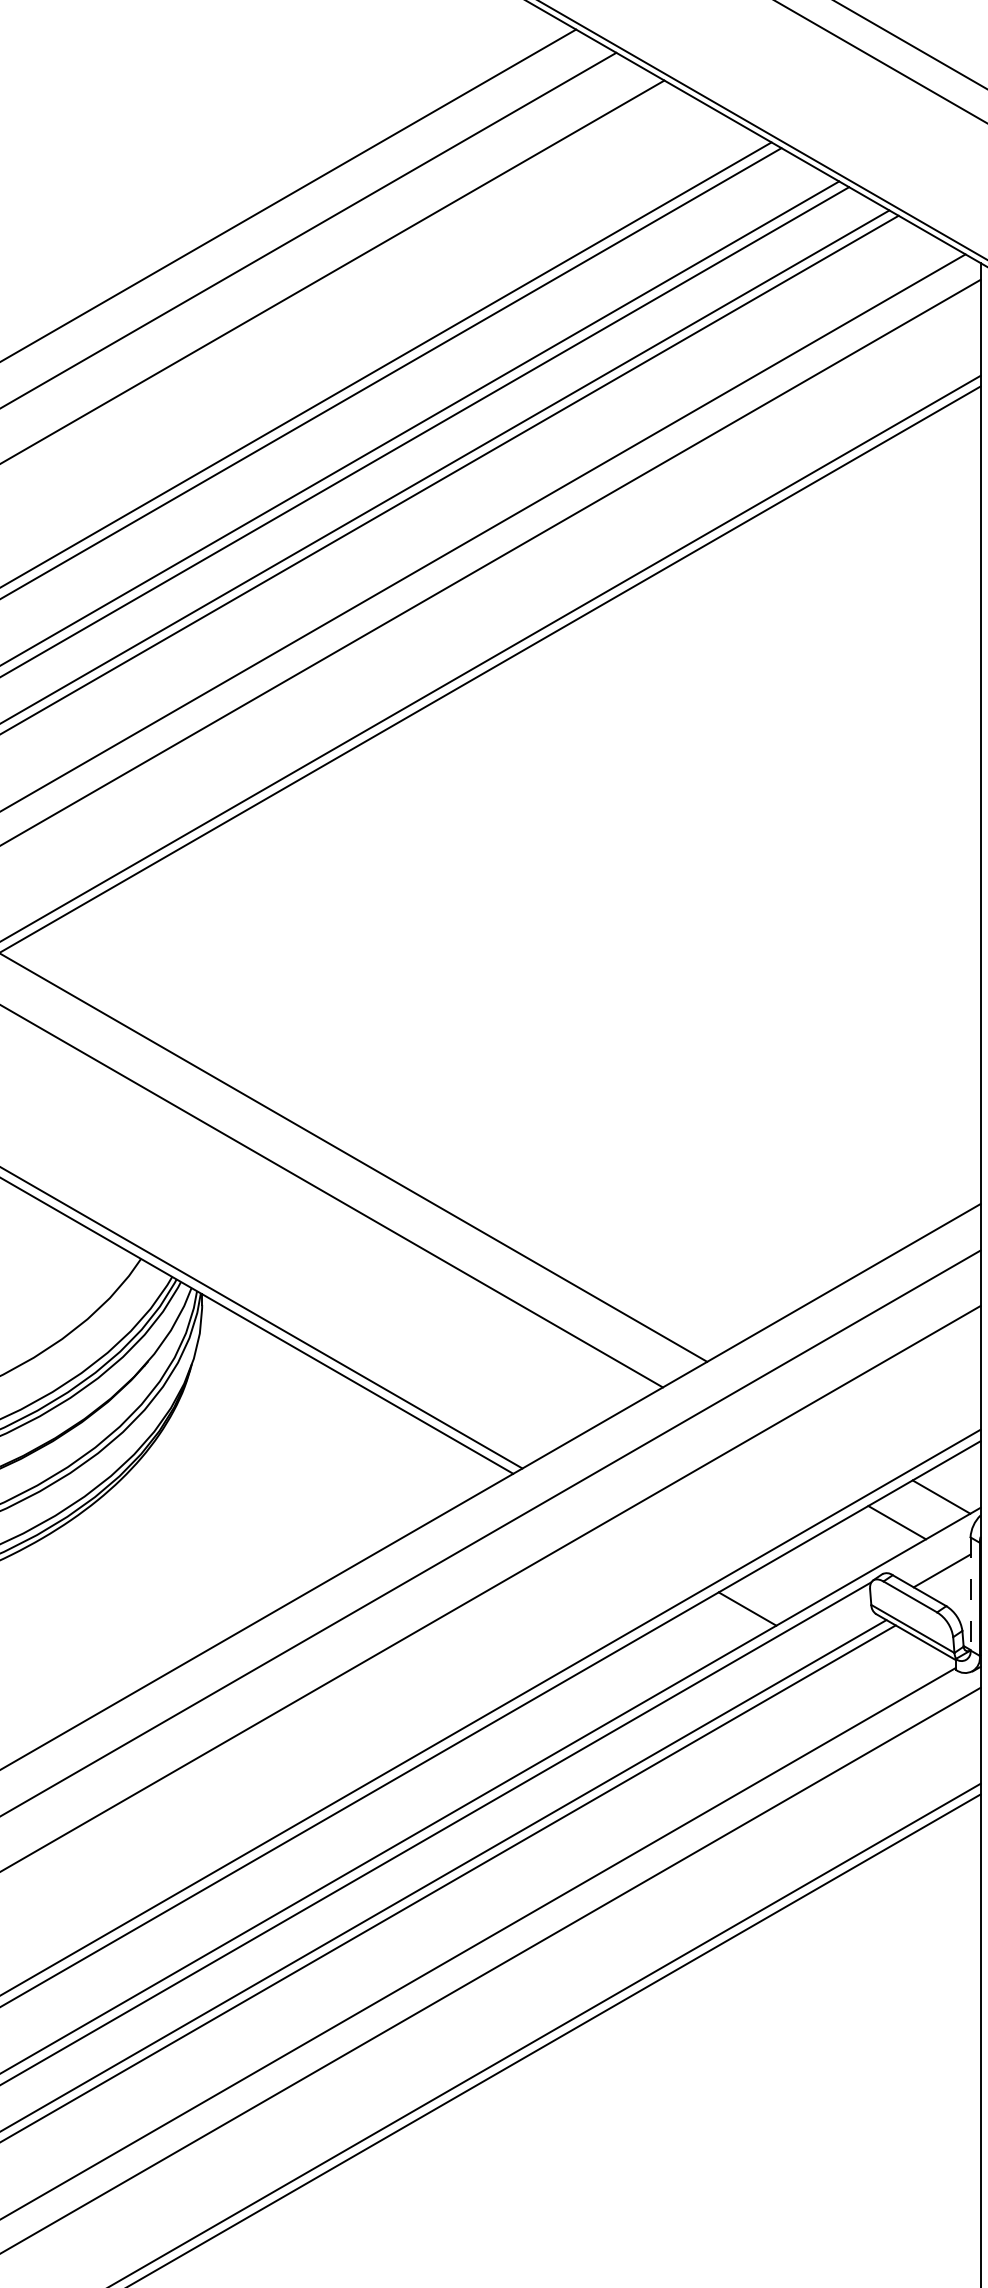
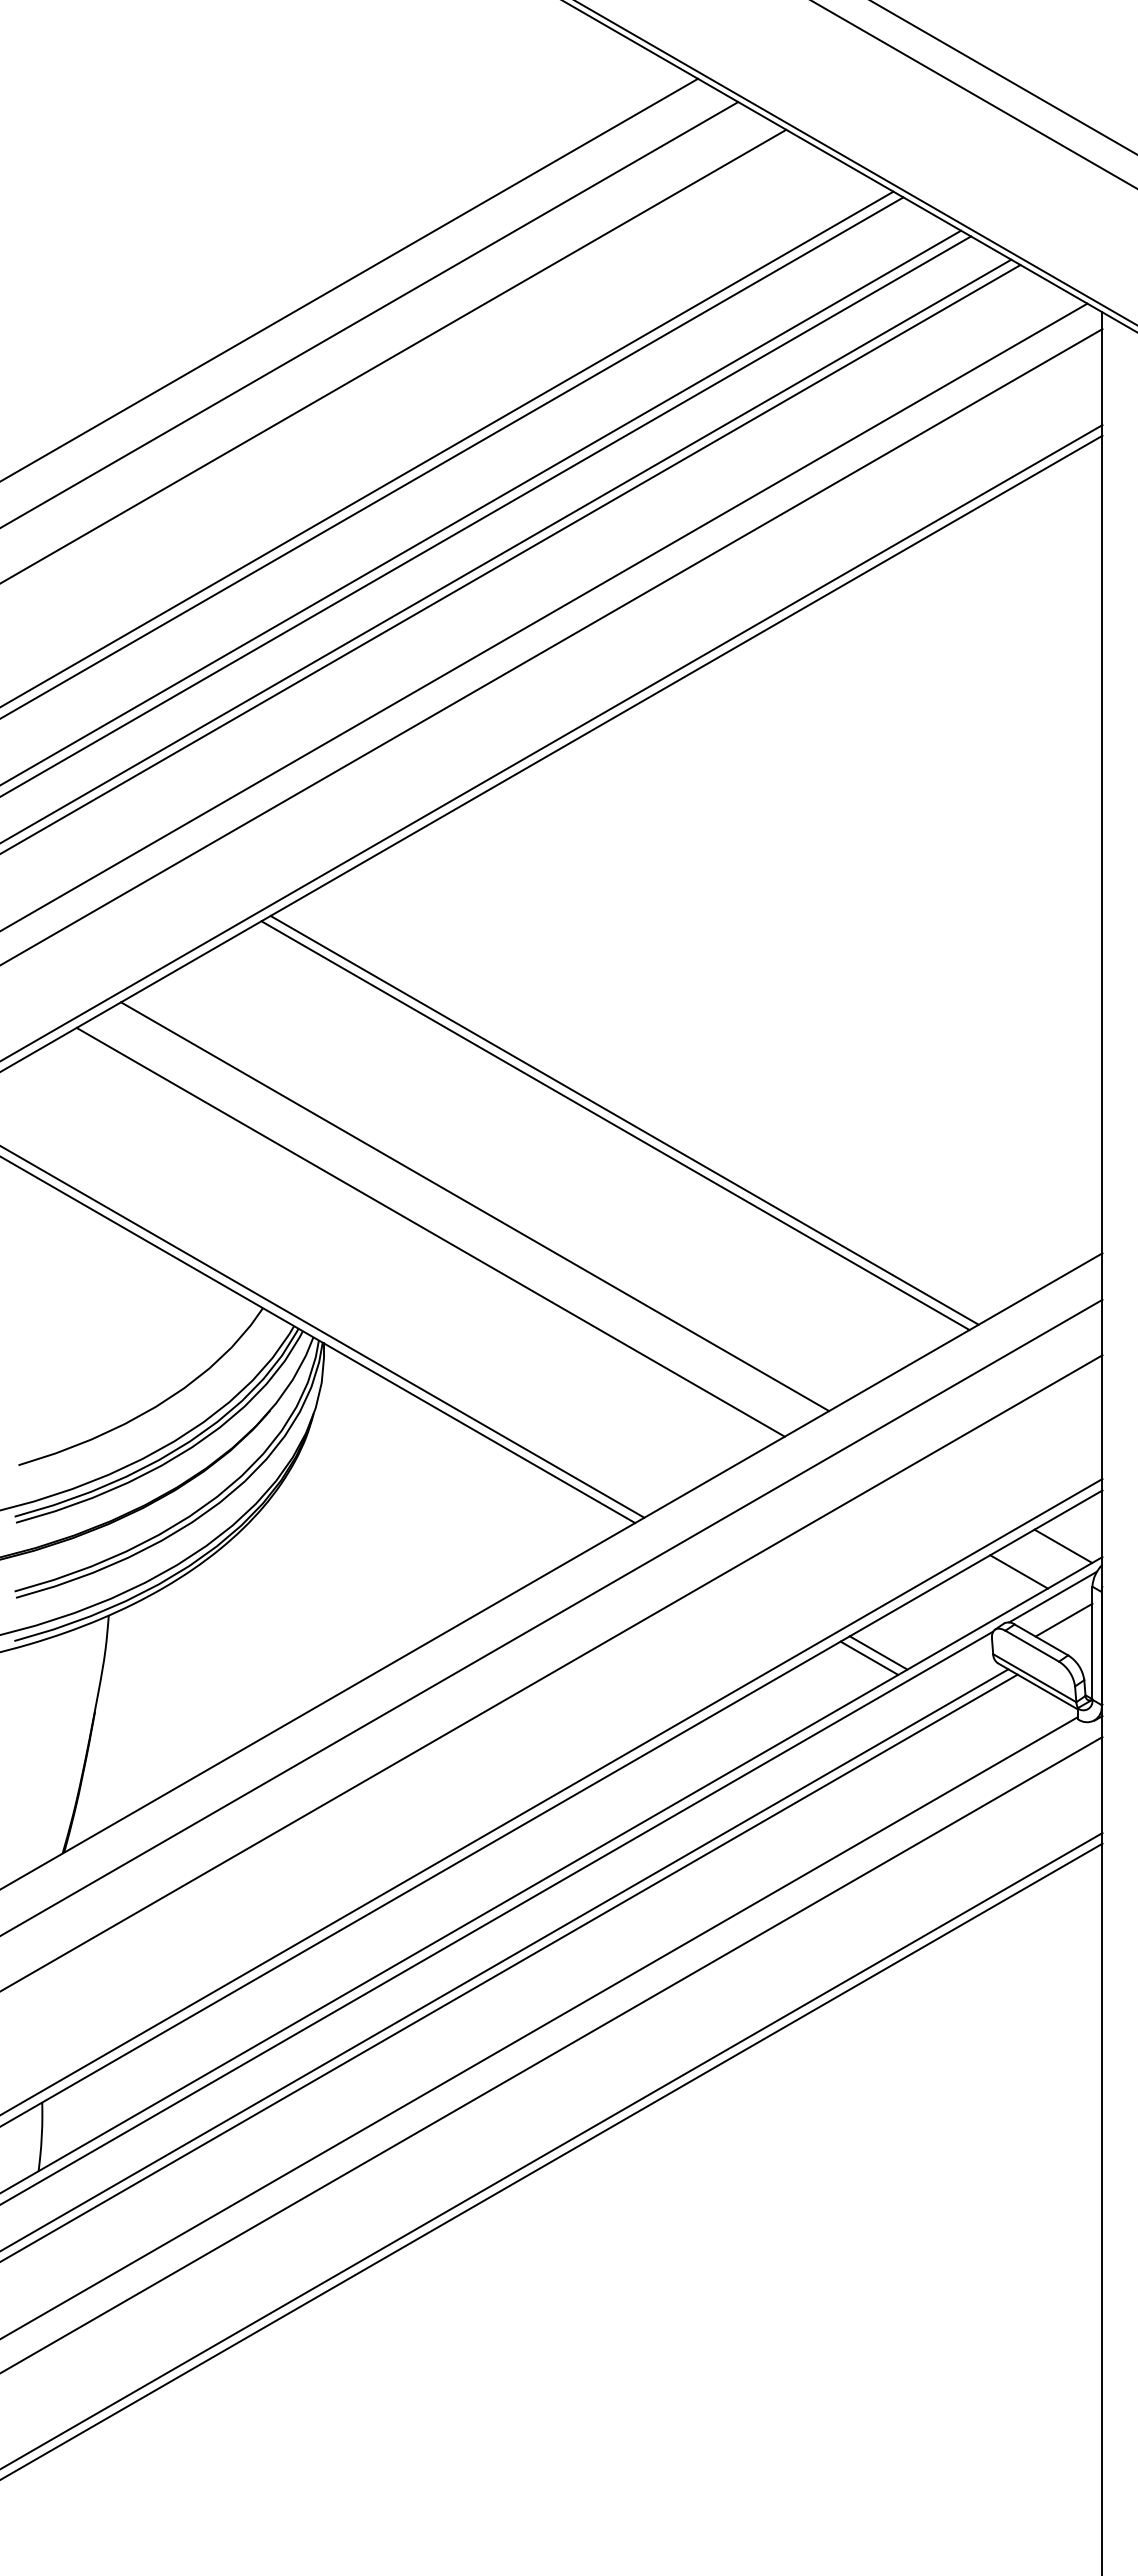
line: (502, 1070) -> (624, 1119), added
line: (493, 1076) -> (615, 1125), added
line: (931, 1547) -> (1053, 1596), added
line: (970, 1594) -> (1092, 1643), dashed -> solid
line: (756, 1603) -> (878, 1652), added

